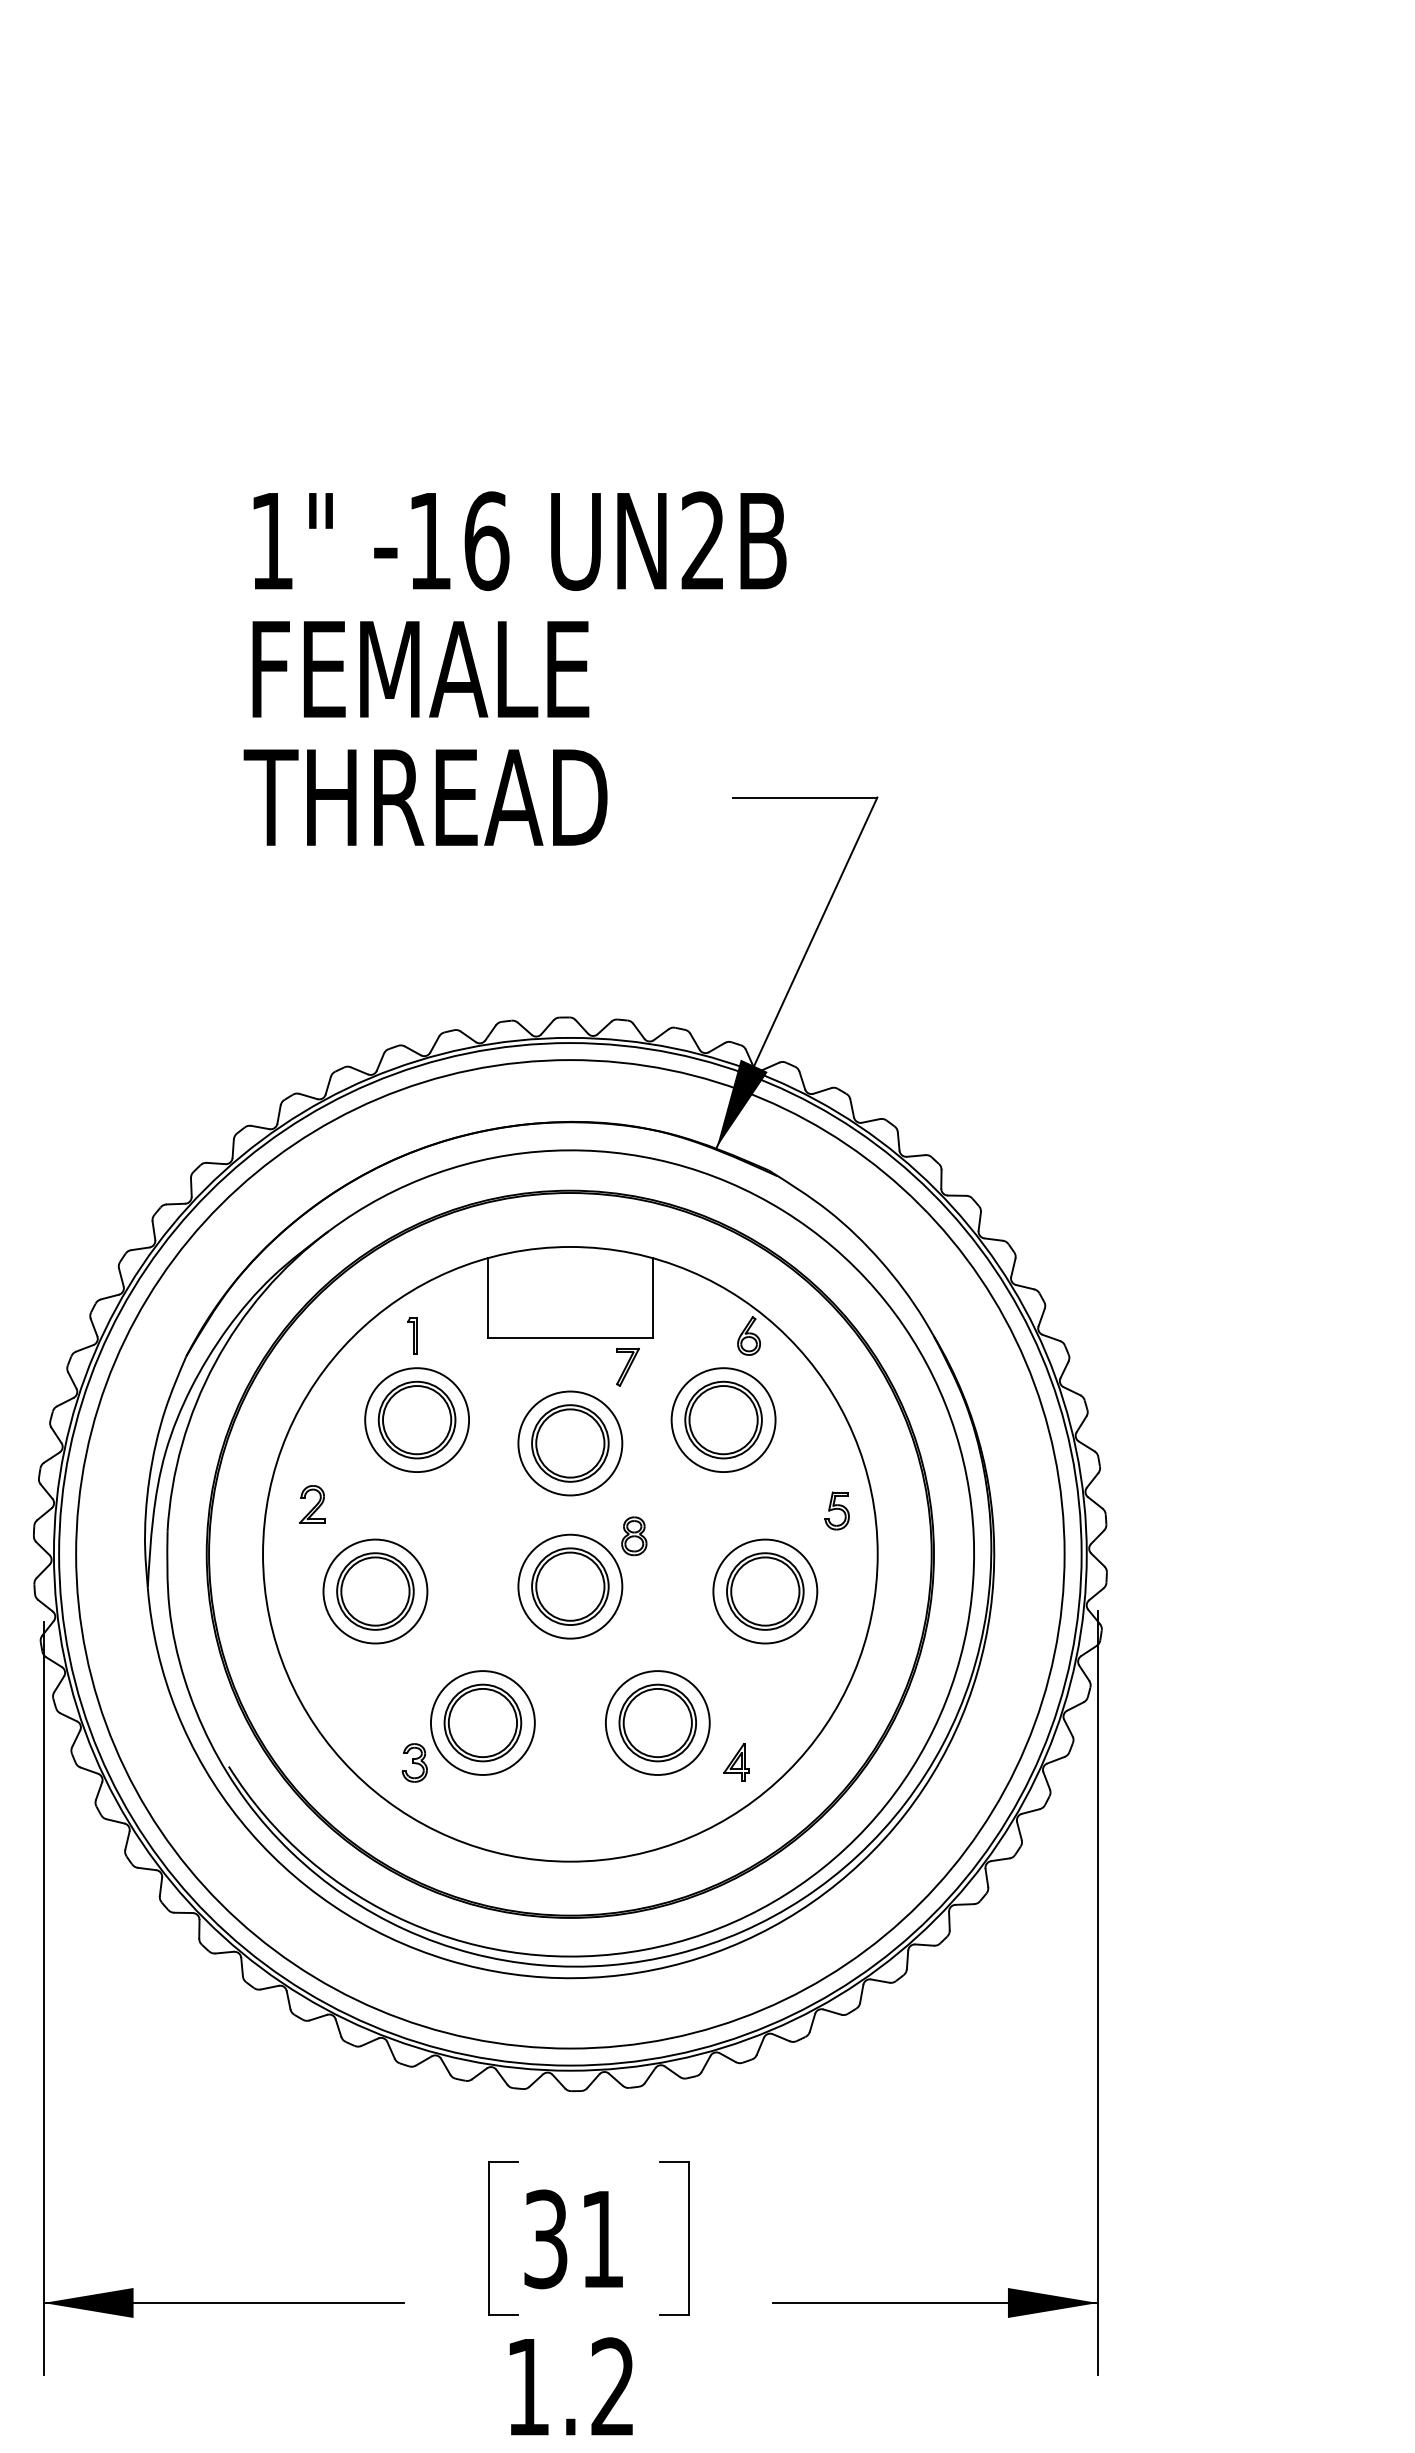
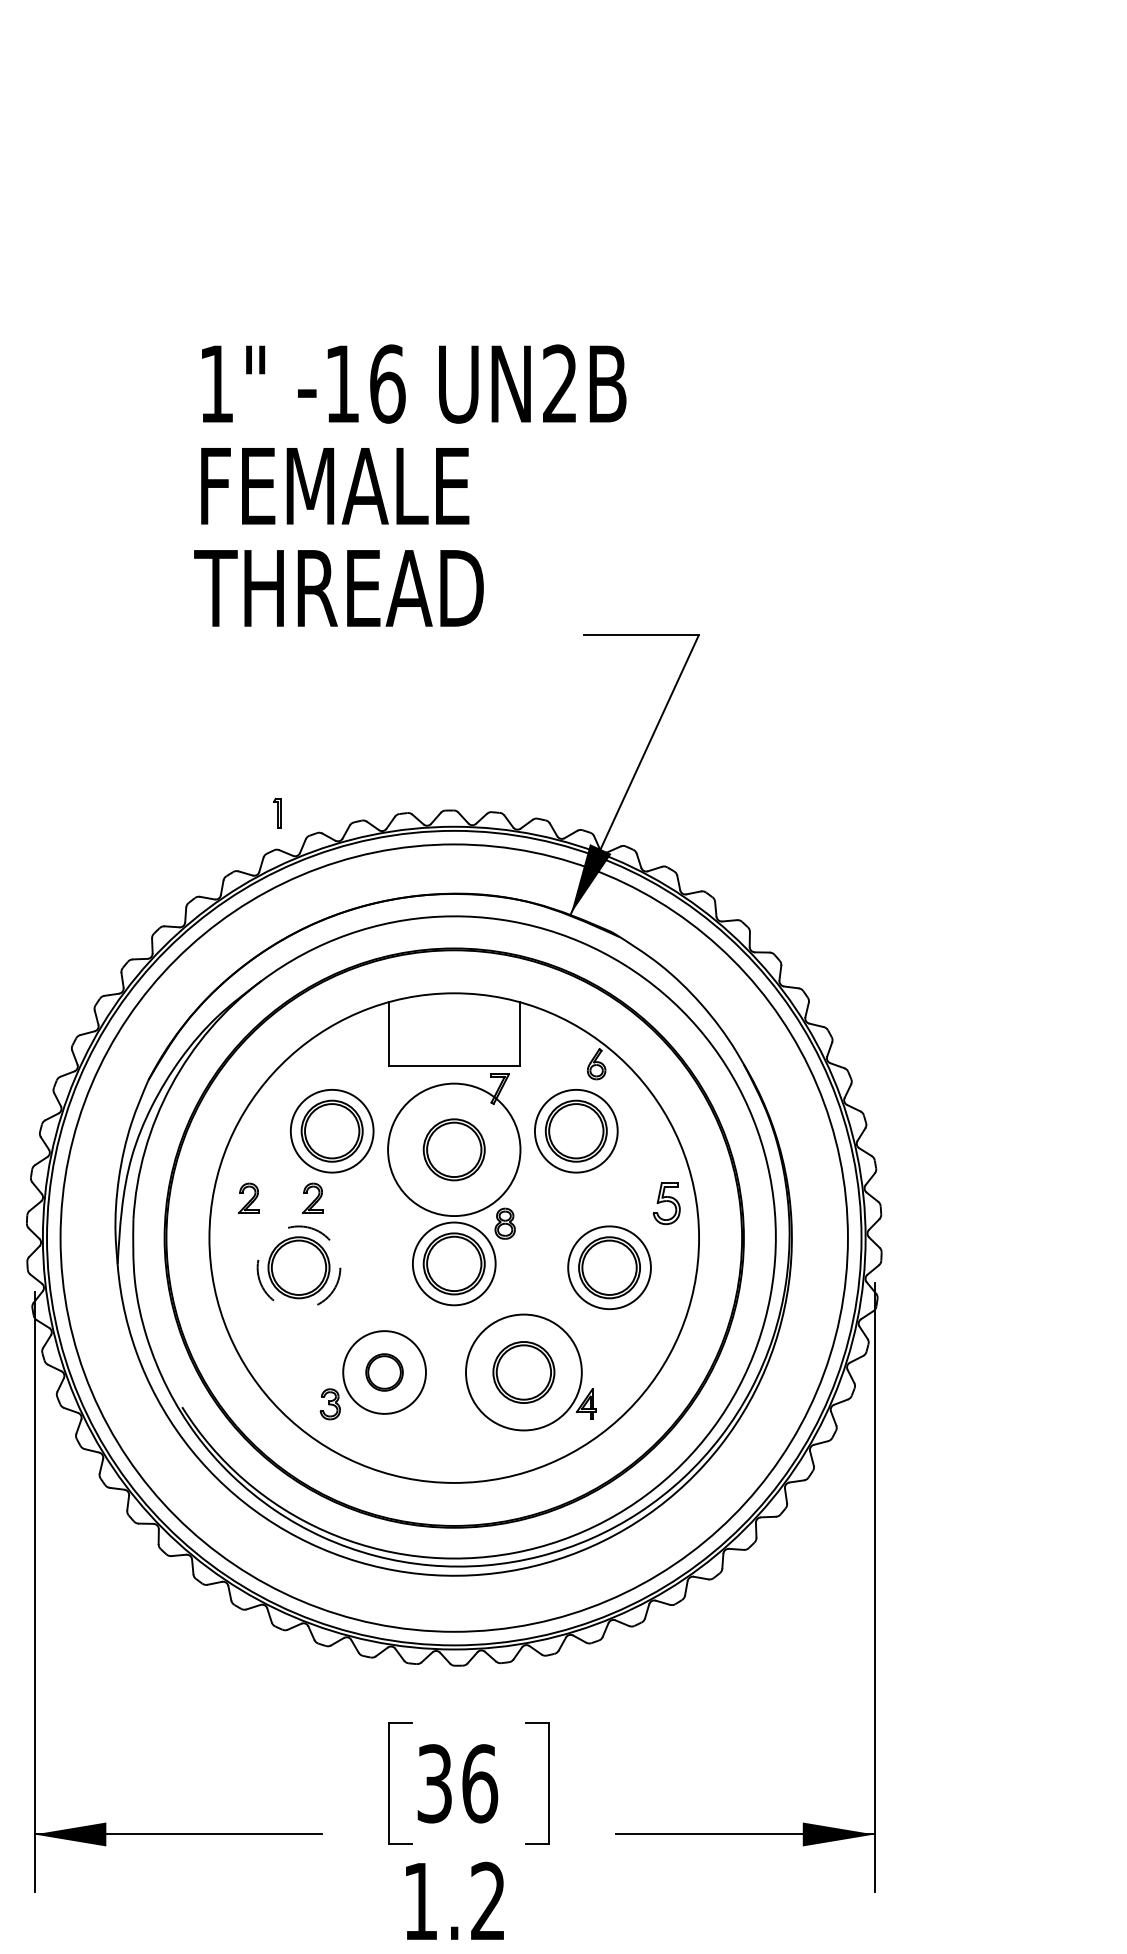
text: (515, 668) -> (410, 485), moved
part: (412, 1335) -> (277, 812), moved
circle: (569, 1443) -> (453, 1149), size x1.6
part: (392, 1503) -> (312, 1197), added
part: (836, 1510) -> (666, 1203), size x1.4
circle: (374, 1591) -> (298, 1267), solid -> dashed
part: (482, 1723) -> (384, 1372), size x0.6
circle: (657, 1723) -> (523, 1372), size x1.4
text: (603, 2238) -> (480, 1783), 31 -> 36

